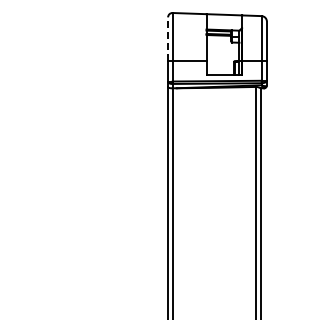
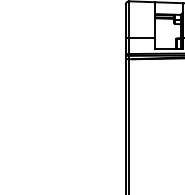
line: (168, 39) -> (126, 21), dashed -> solid

